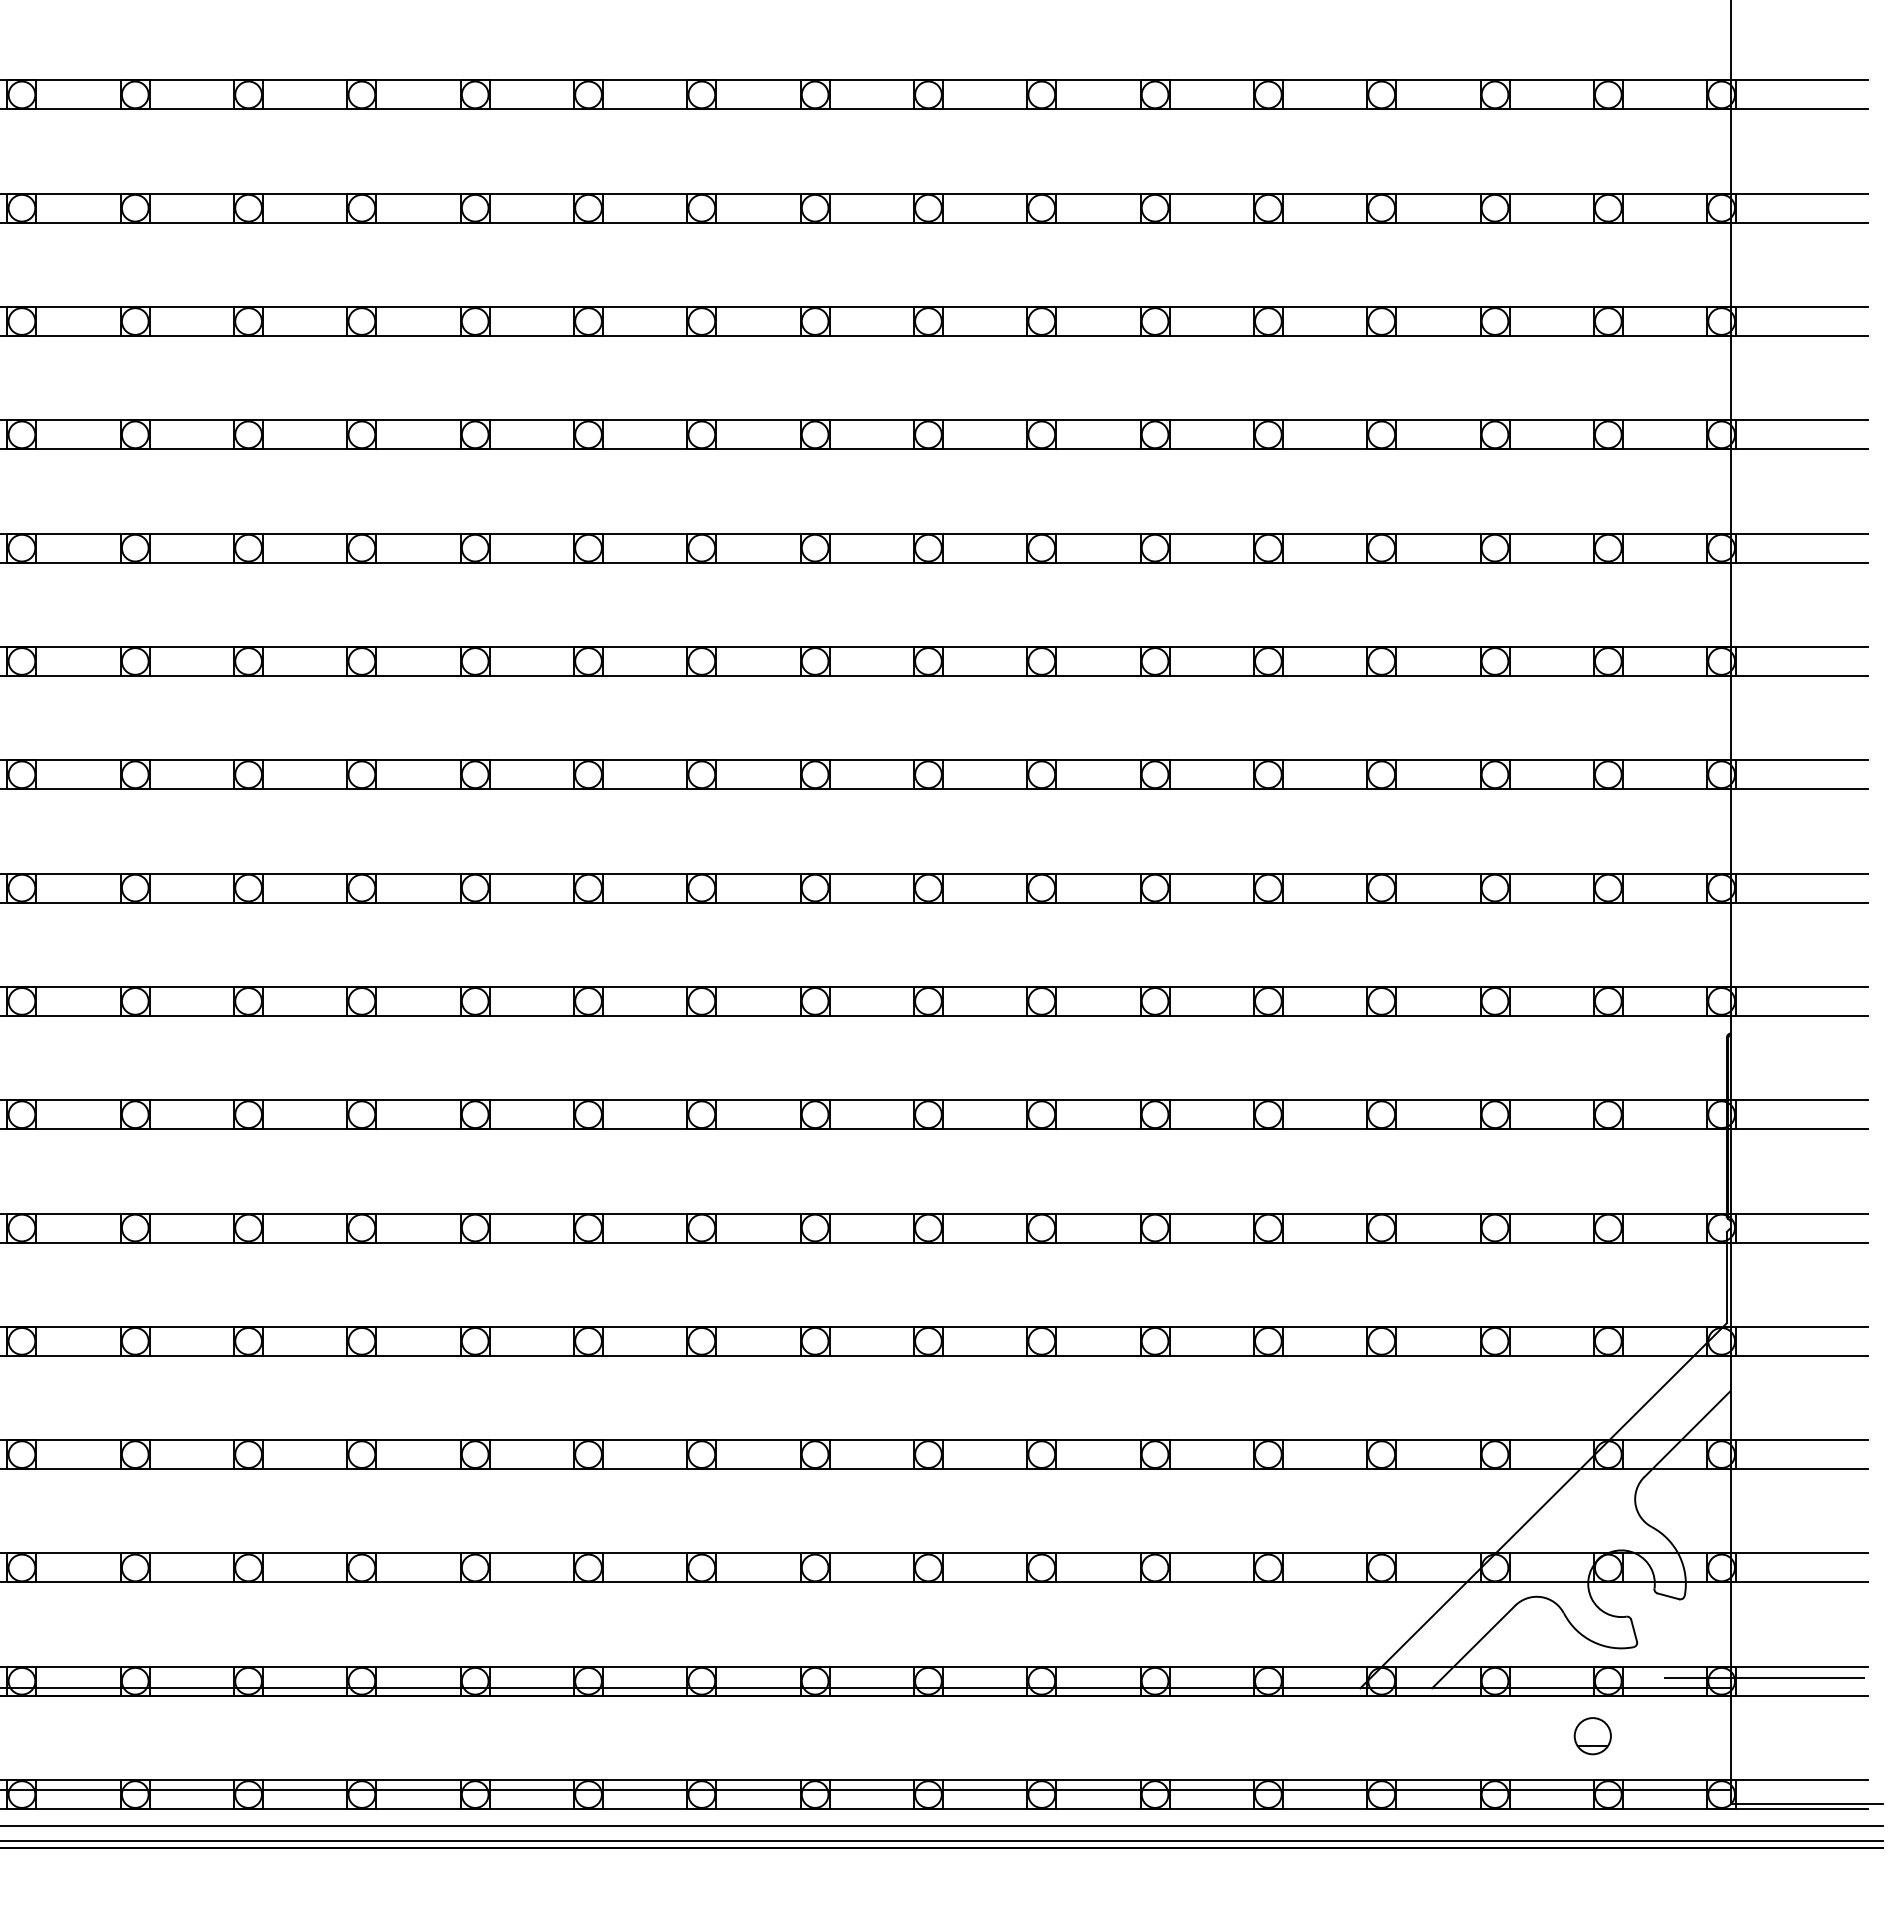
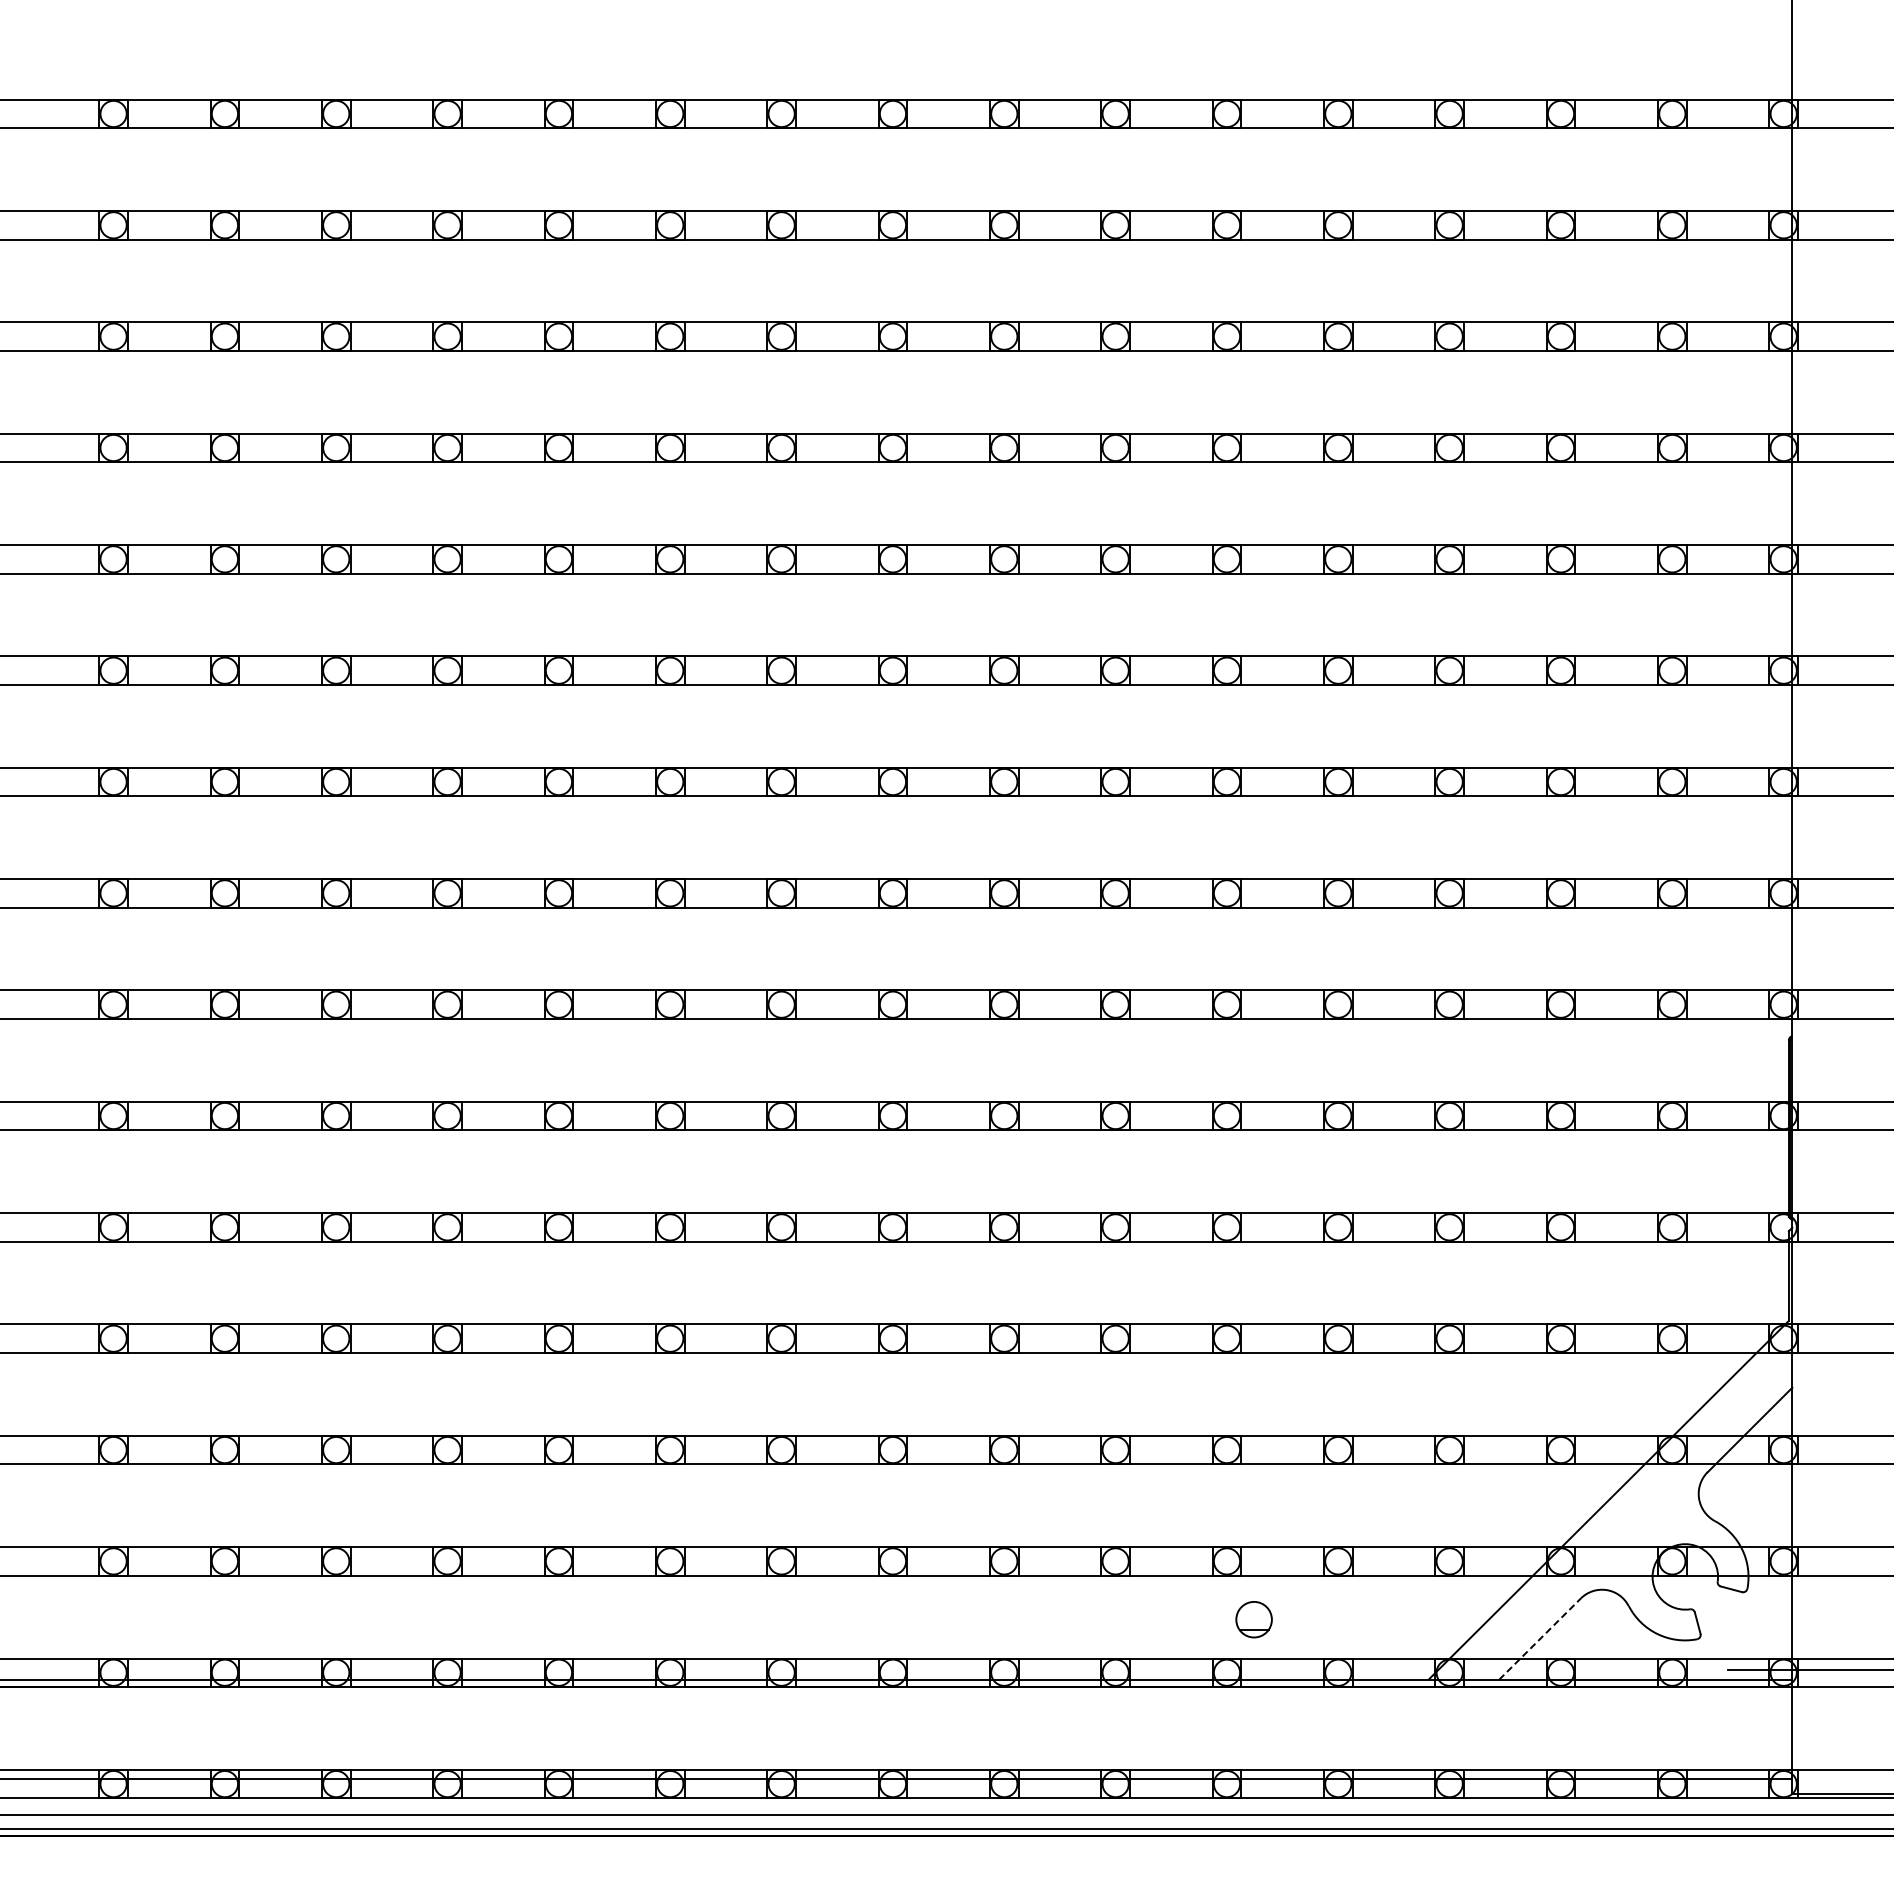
line: (1474, 1647) -> (1540, 1639), solid -> dashed
part: (1592, 1735) -> (1253, 1619), moved

